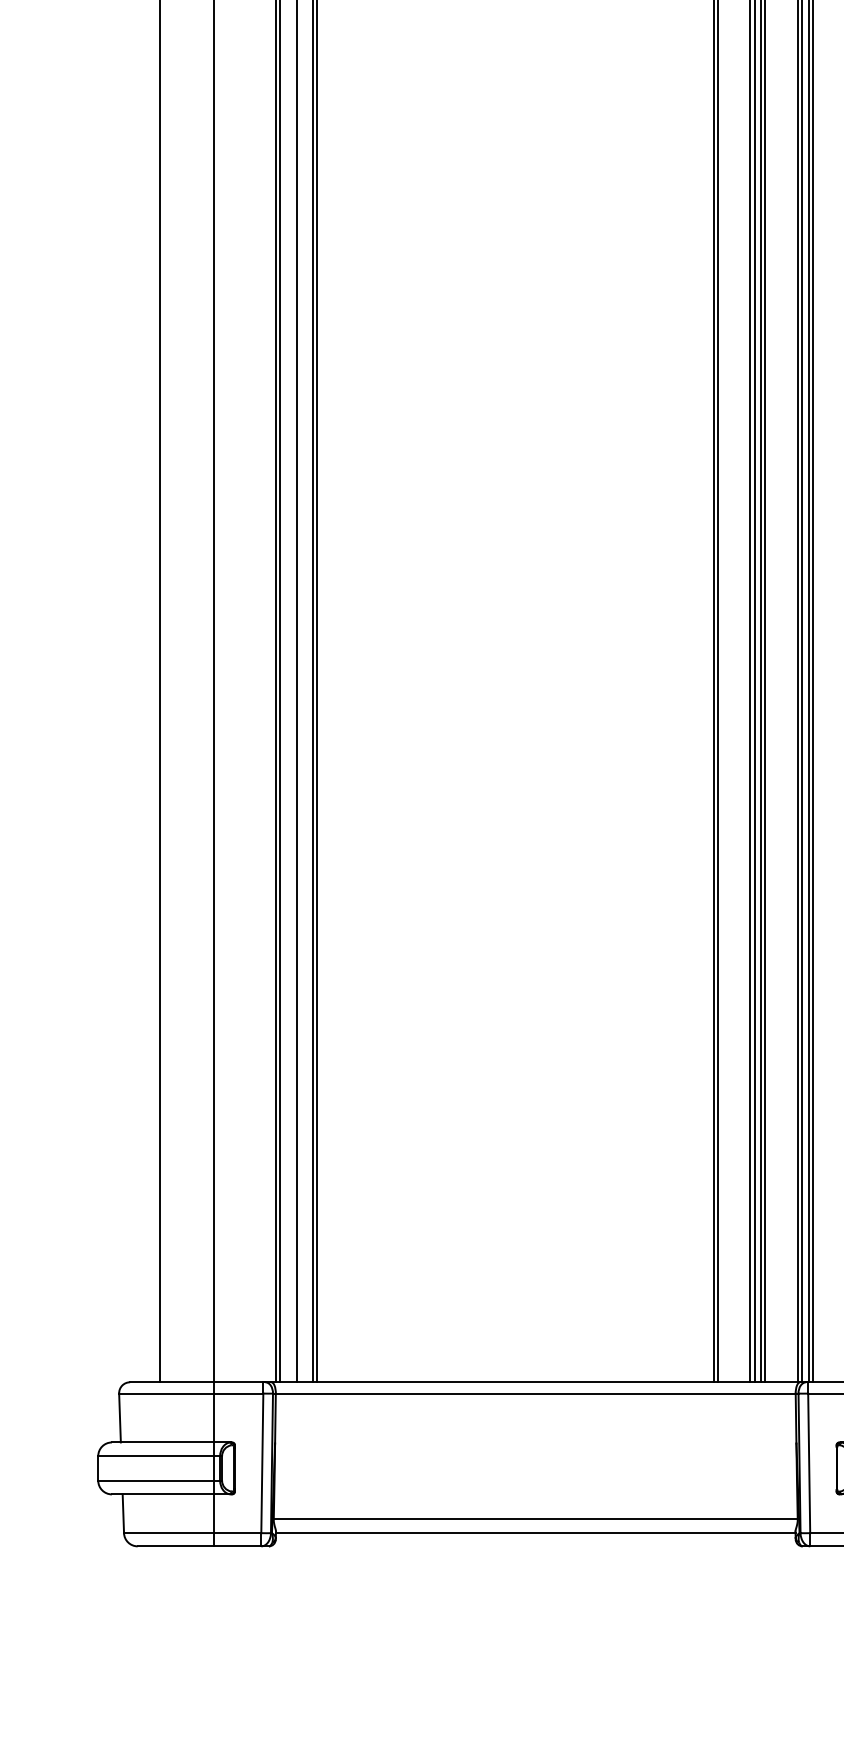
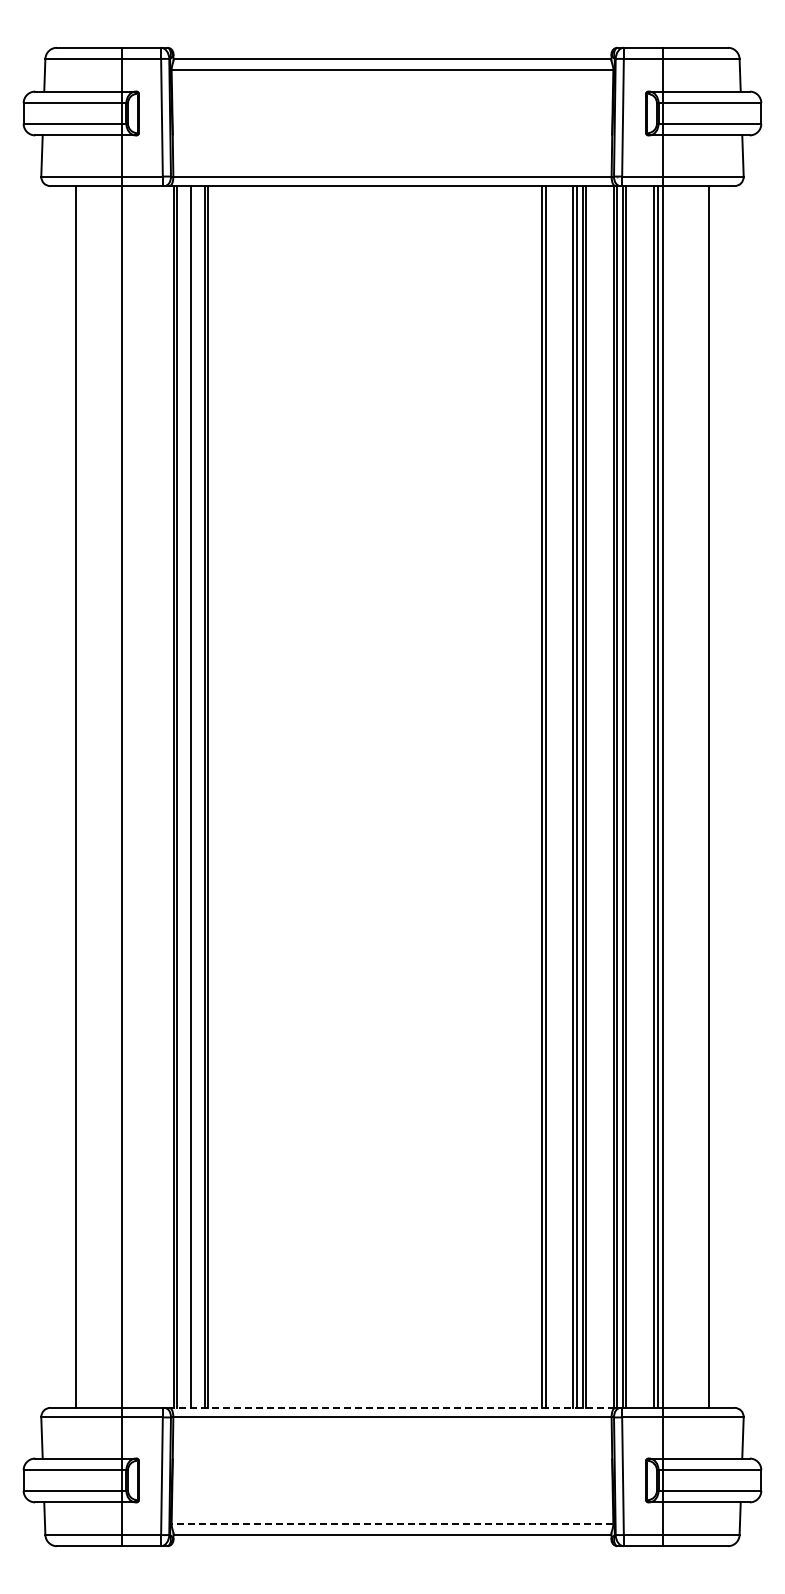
line: (535, 1381) -> (392, 1407), solid -> dashed
line: (535, 1519) -> (392, 1523), solid -> dashed

